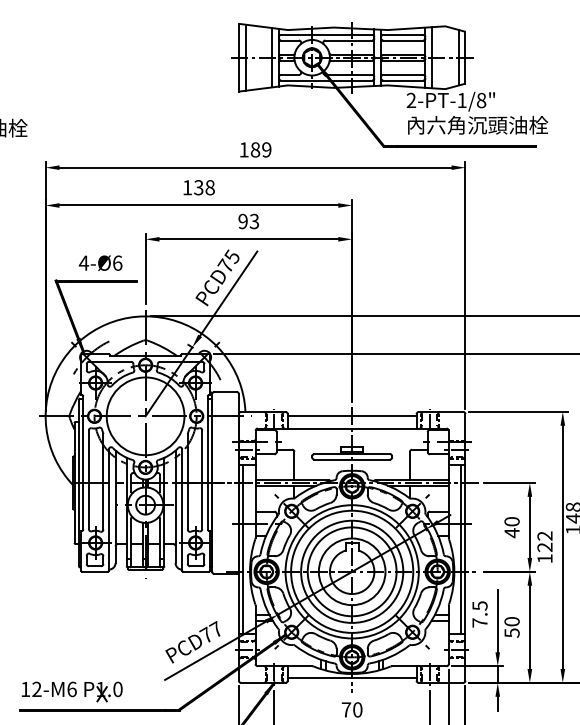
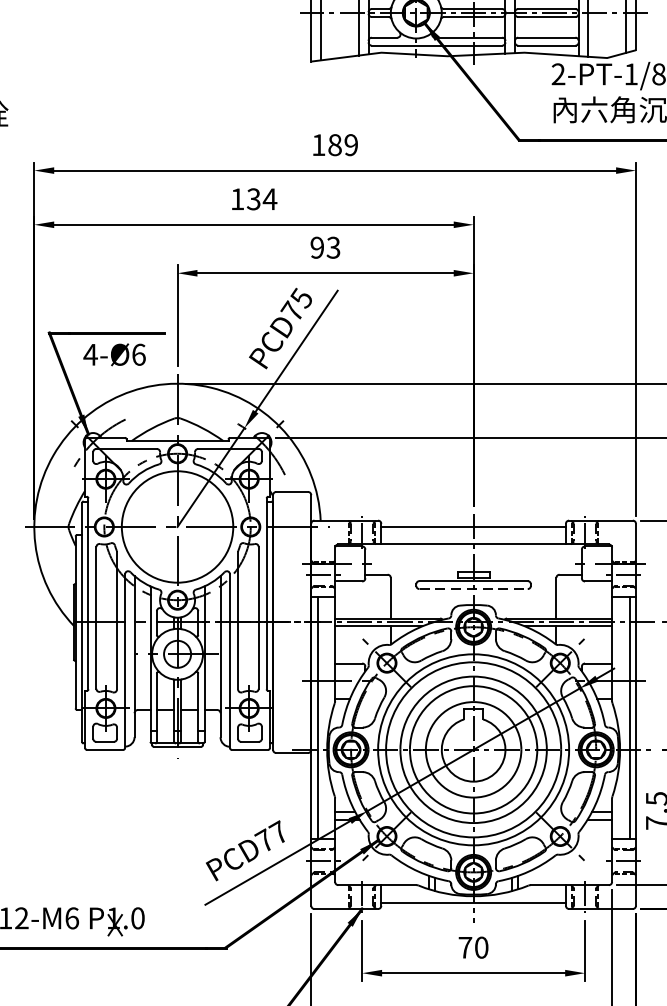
text: (210, 187) -> (270, 199), 138 -> 134
text: (100, 262) -> (114, 353), moved
line: (352, 459) -> (474, 588), solid -> dashed

